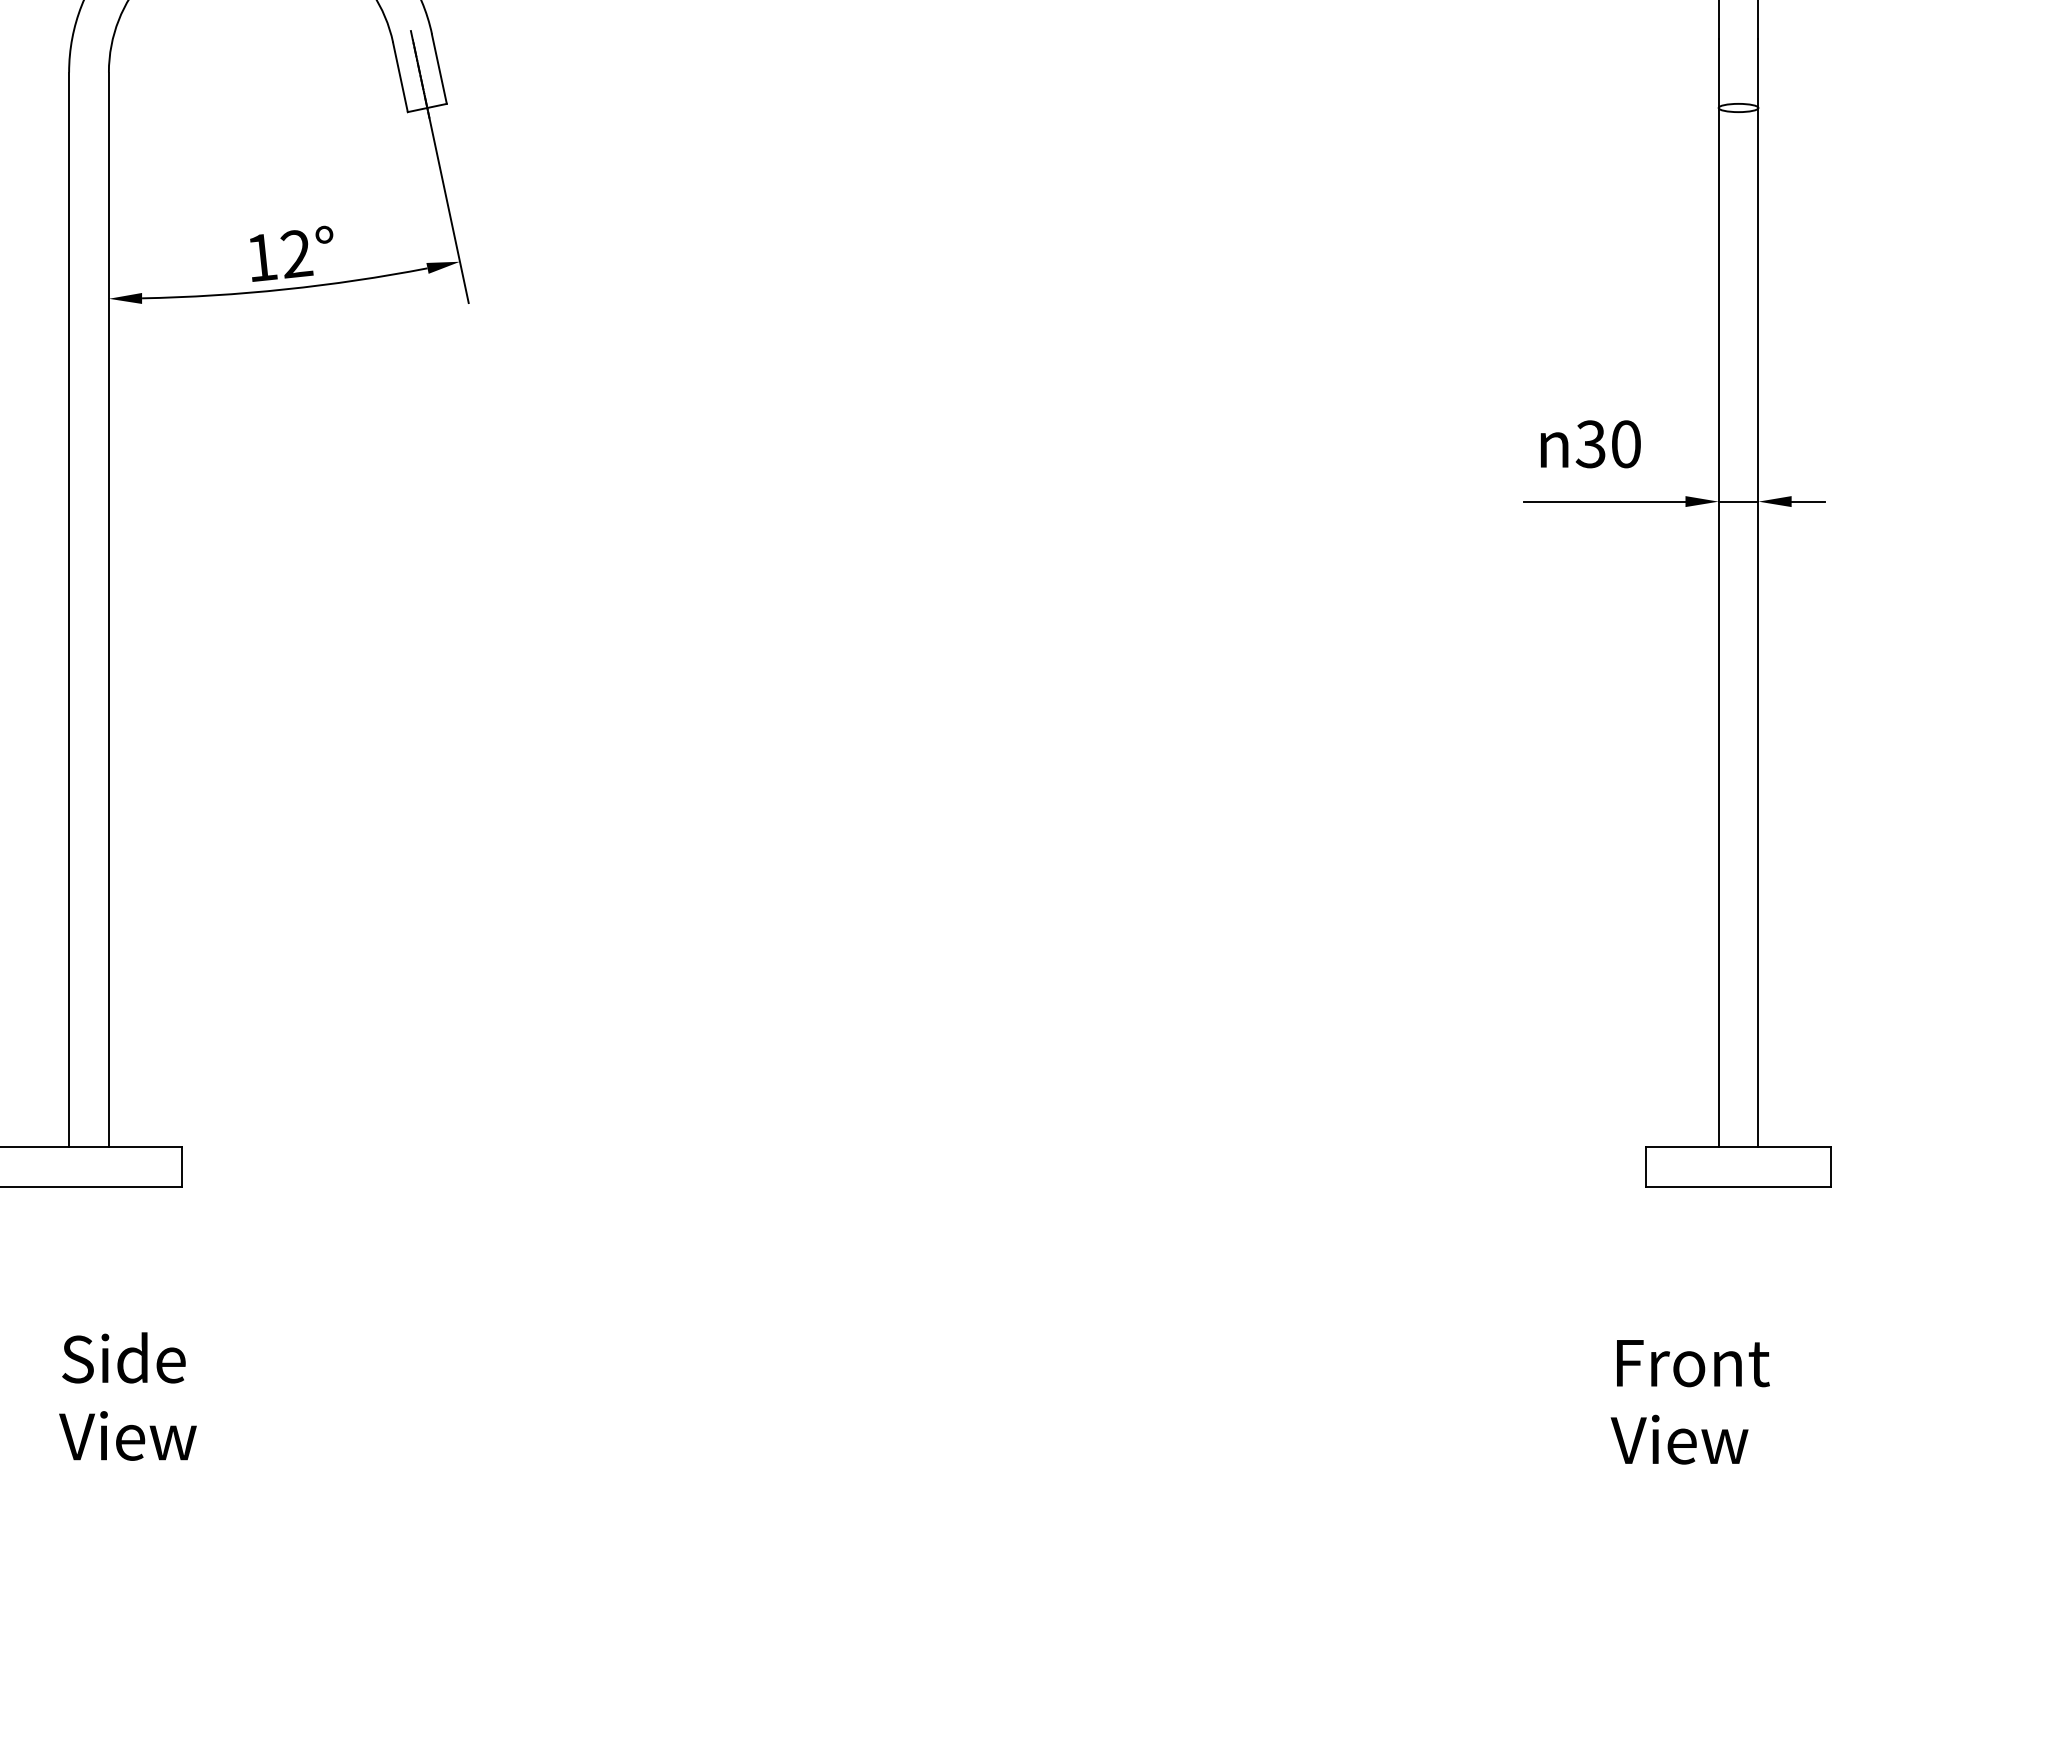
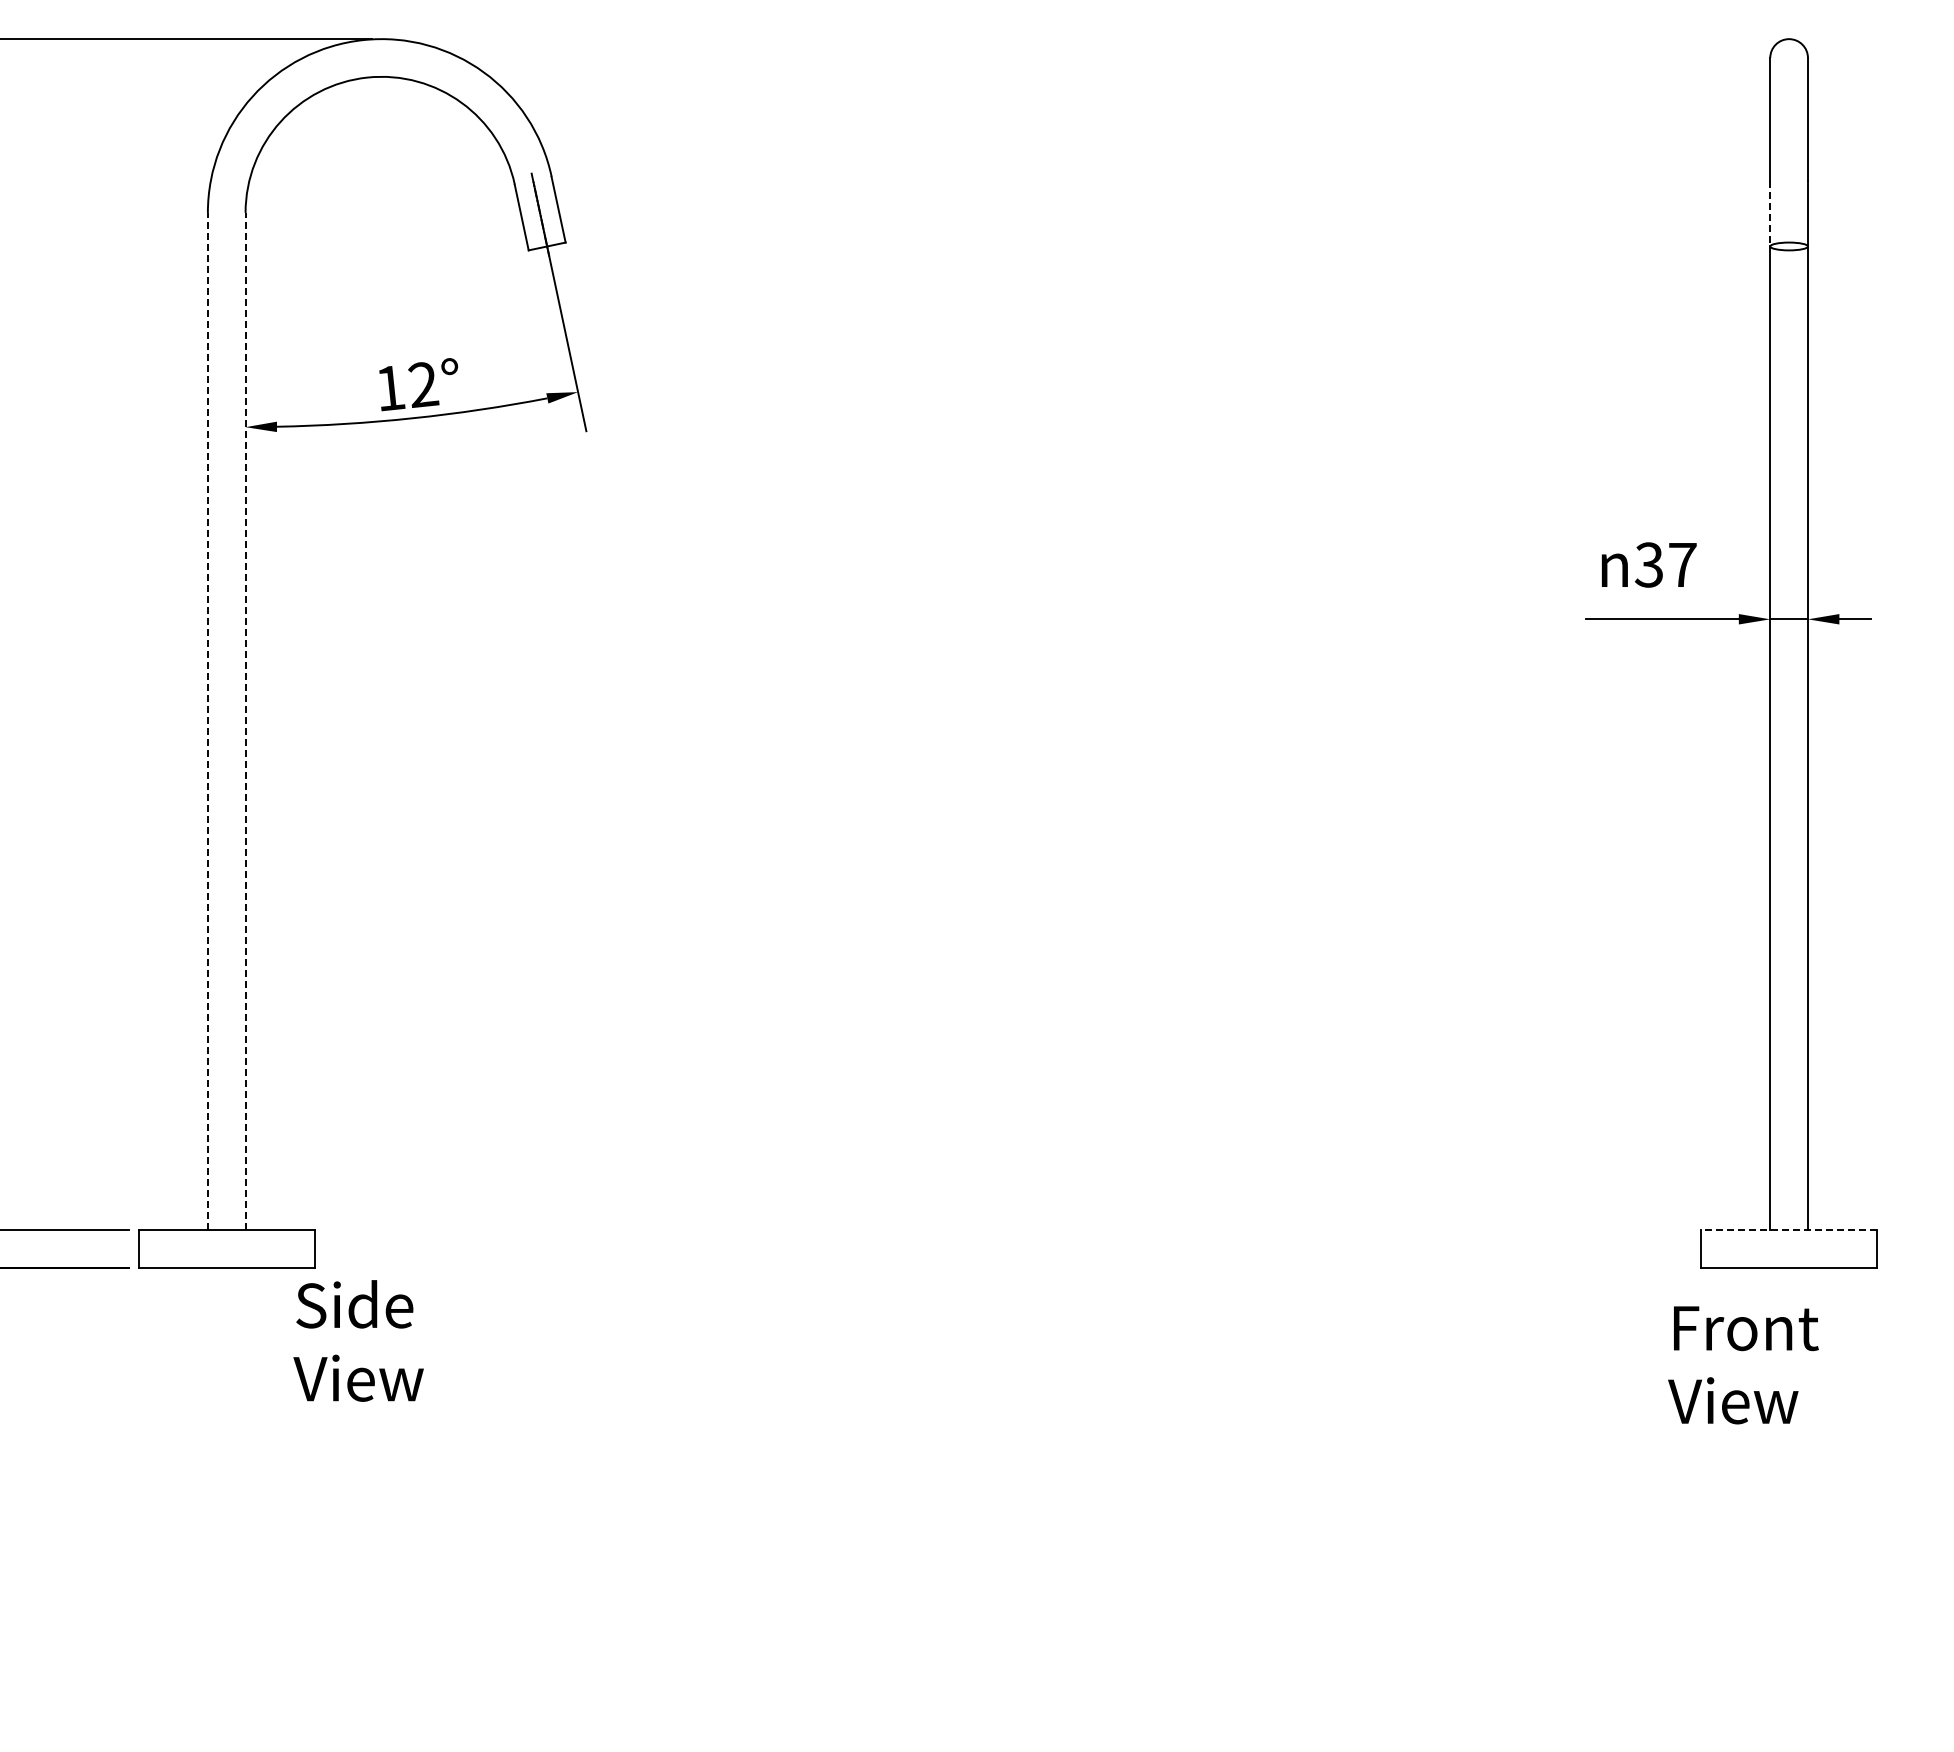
line: (1718, 73) -> (1770, 213), solid -> dashed
text: (1626, 443) -> (1682, 564), 30 -> 37
line: (68, 609) -> (207, 721), solid -> dashed
line: (108, 609) -> (245, 721), solid -> dashed
line: (1738, 1146) -> (1789, 1230), solid -> dashed
text: (127, 1396) -> (358, 1340), moved
text: (1690, 1402) -> (1743, 1365), moved

